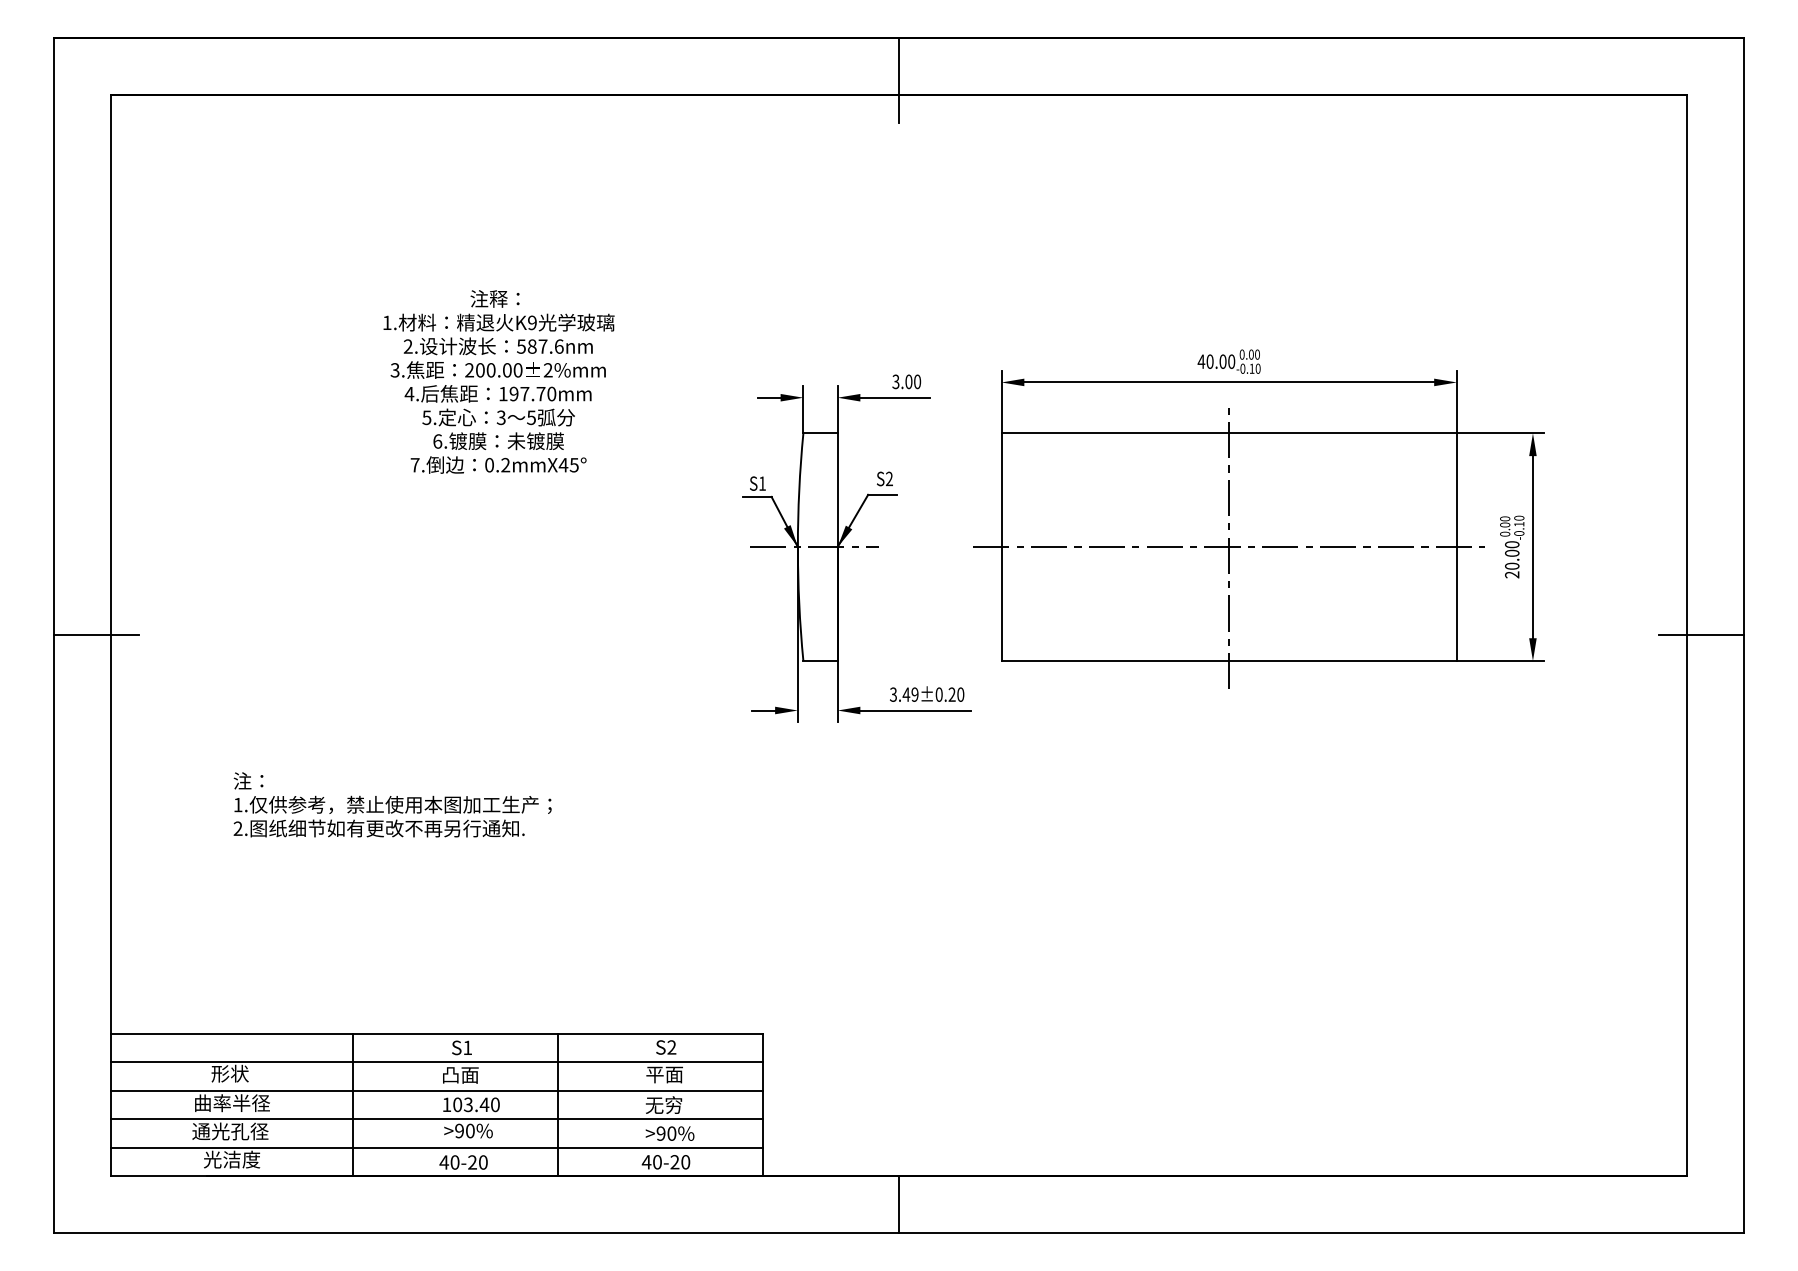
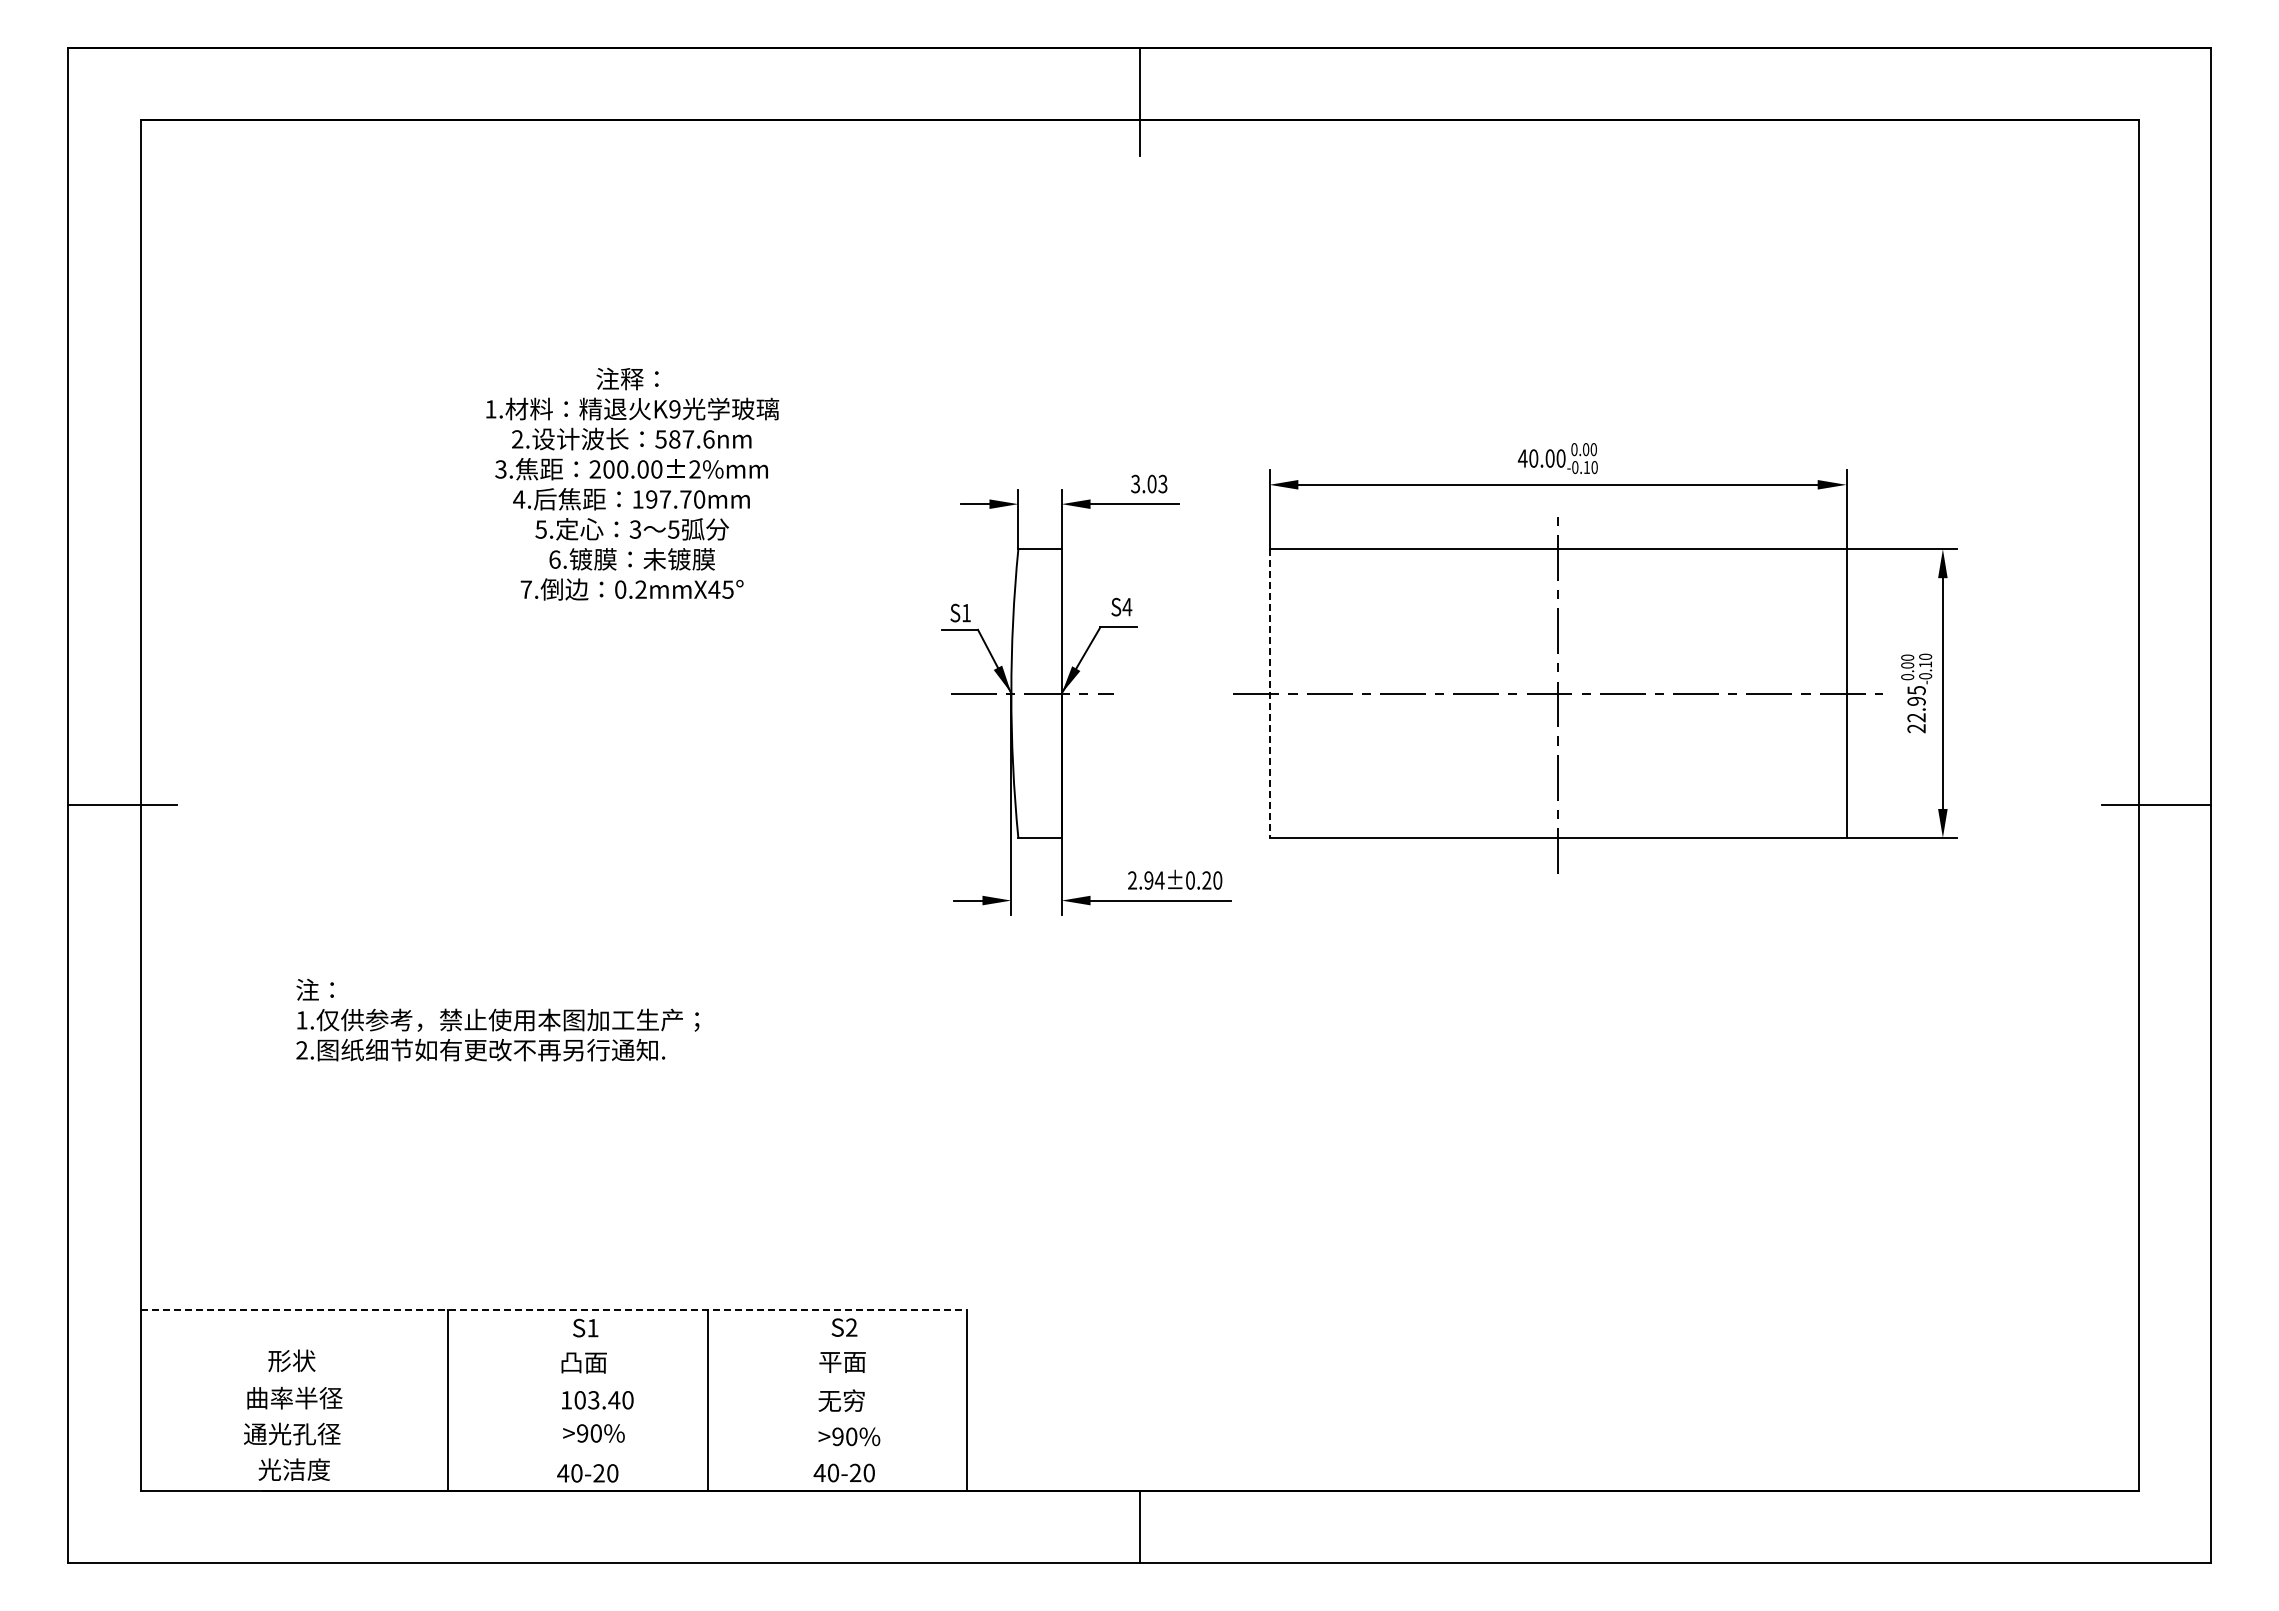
text: (917, 382) -> (1162, 484), 3.00 -> 3.03
text: (889, 478) -> (1127, 606), S2 -> S4
line: (1001, 547) -> (1269, 694), solid -> dashed
text: (1512, 555) -> (1916, 704), 20.00 -> 22.95
text: (903, 694) -> (1145, 880), 3.49±0.20 -> 2.94±0.20
line: (437, 1033) -> (554, 1310), solid -> dashed
line: (436, 1062) -> (553, 1346), removed
line: (436, 1090) -> (553, 1382), removed
line: (436, 1119) -> (553, 1418), removed
line: (436, 1147) -> (553, 1454), removed

